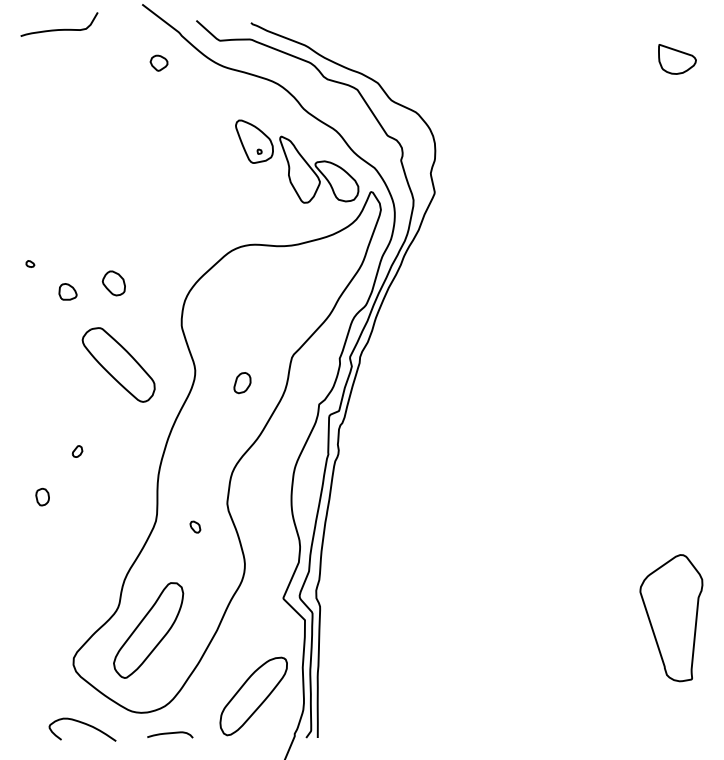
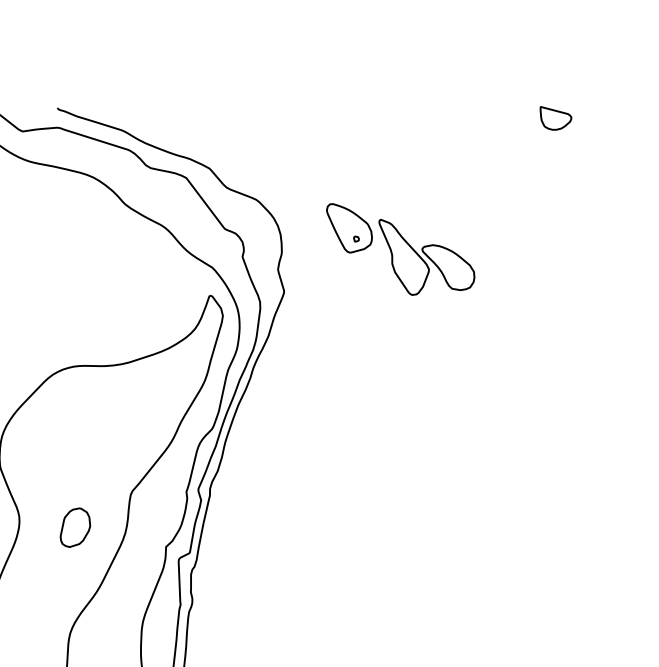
part: (677, 59) -> (556, 117), size x0.7
part: (297, 161) -> (401, 247), moved
part: (242, 383) -> (75, 528), size x1.6

